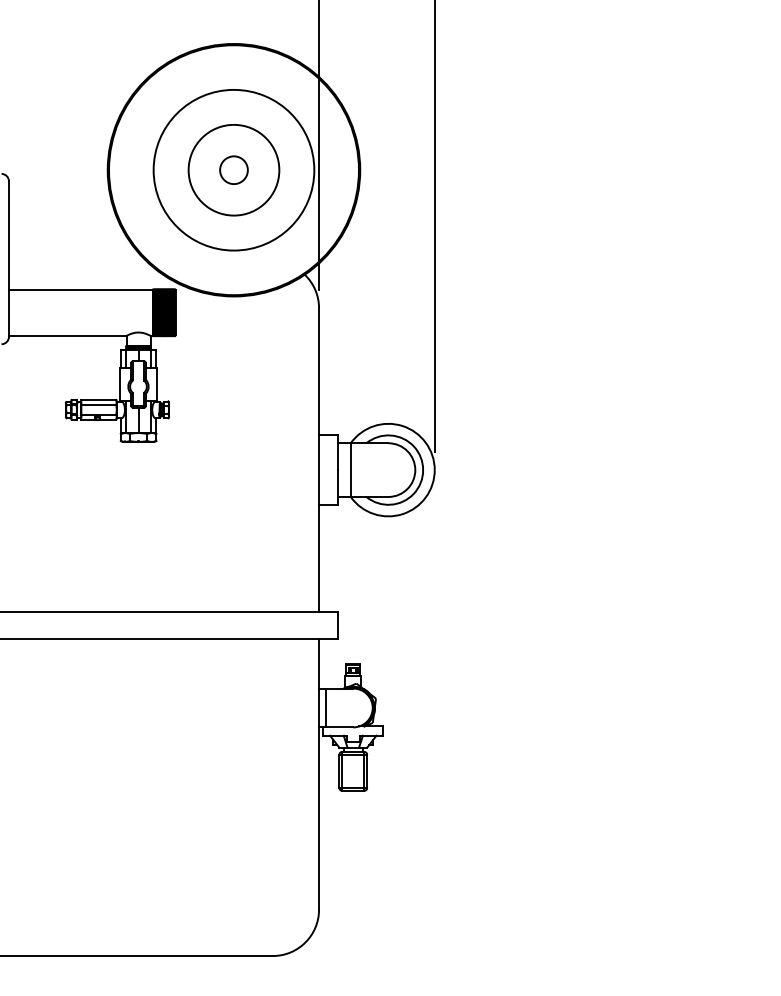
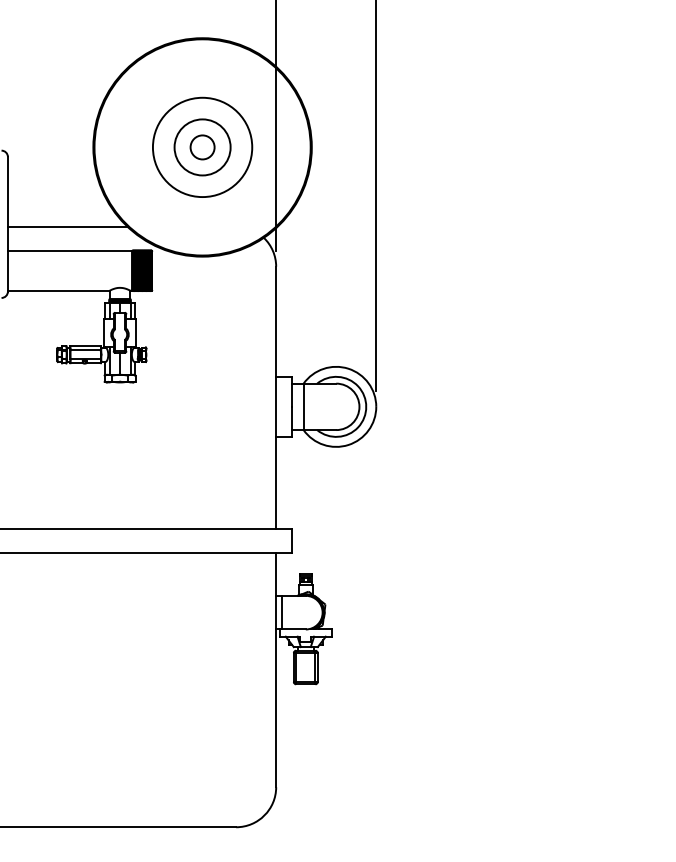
circle: (233, 170) -> (202, 147), size x0.71
circle: (233, 170) -> (202, 147), size x0.71
line: (77, 261) -> (67, 226), added

